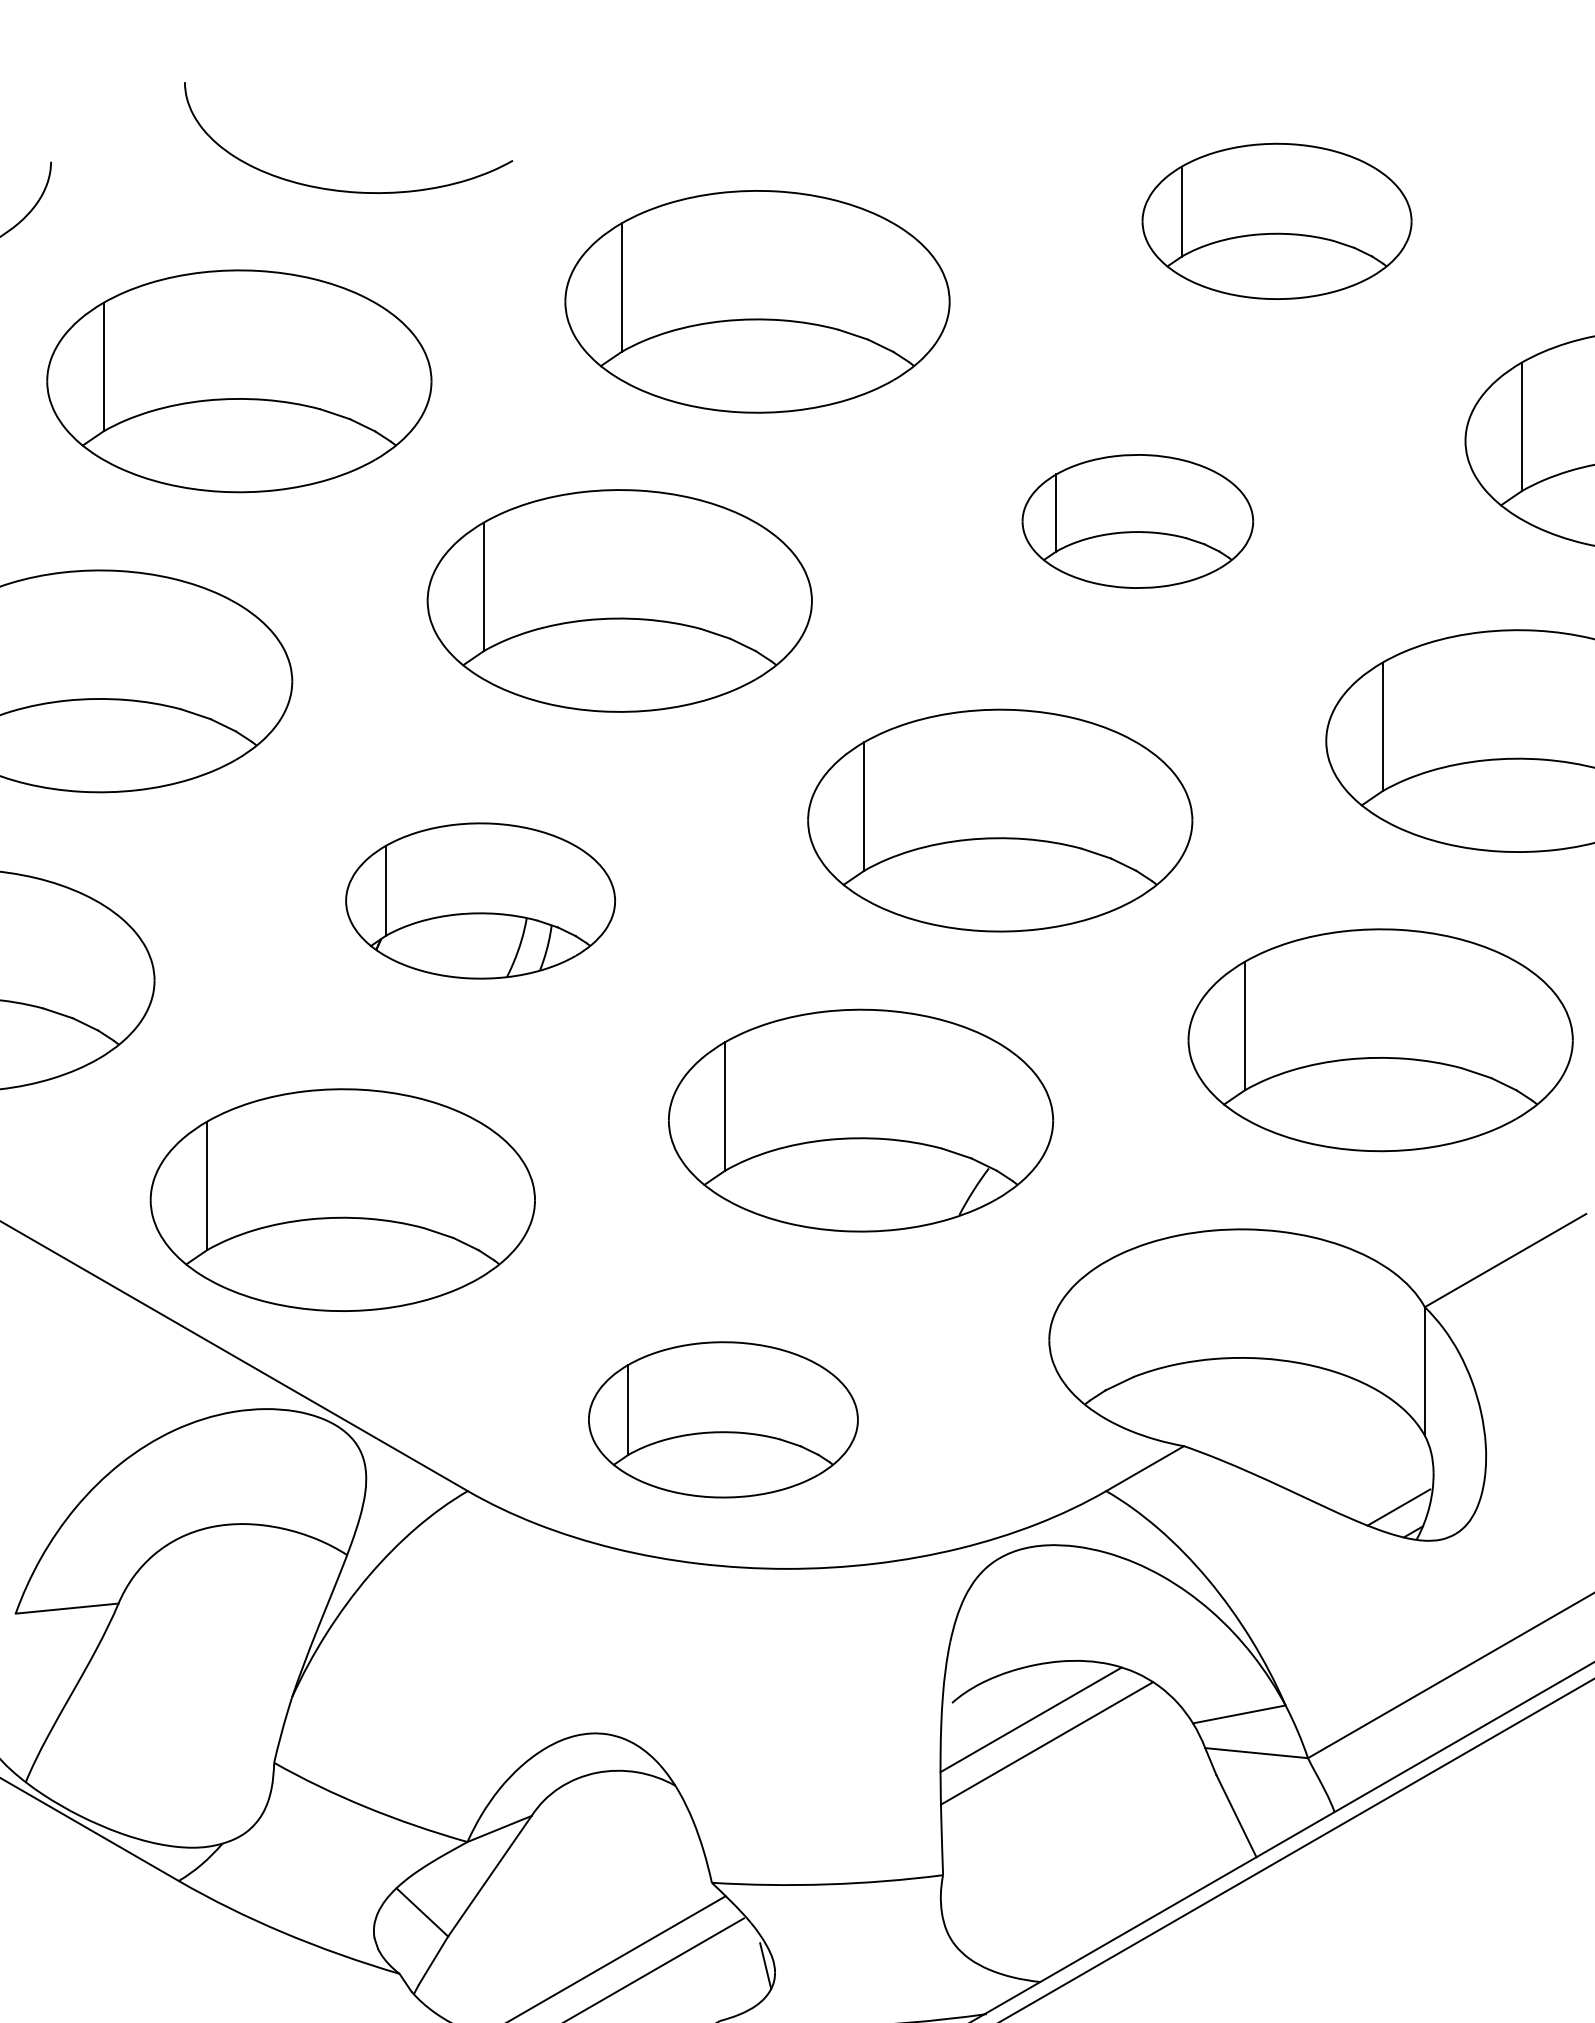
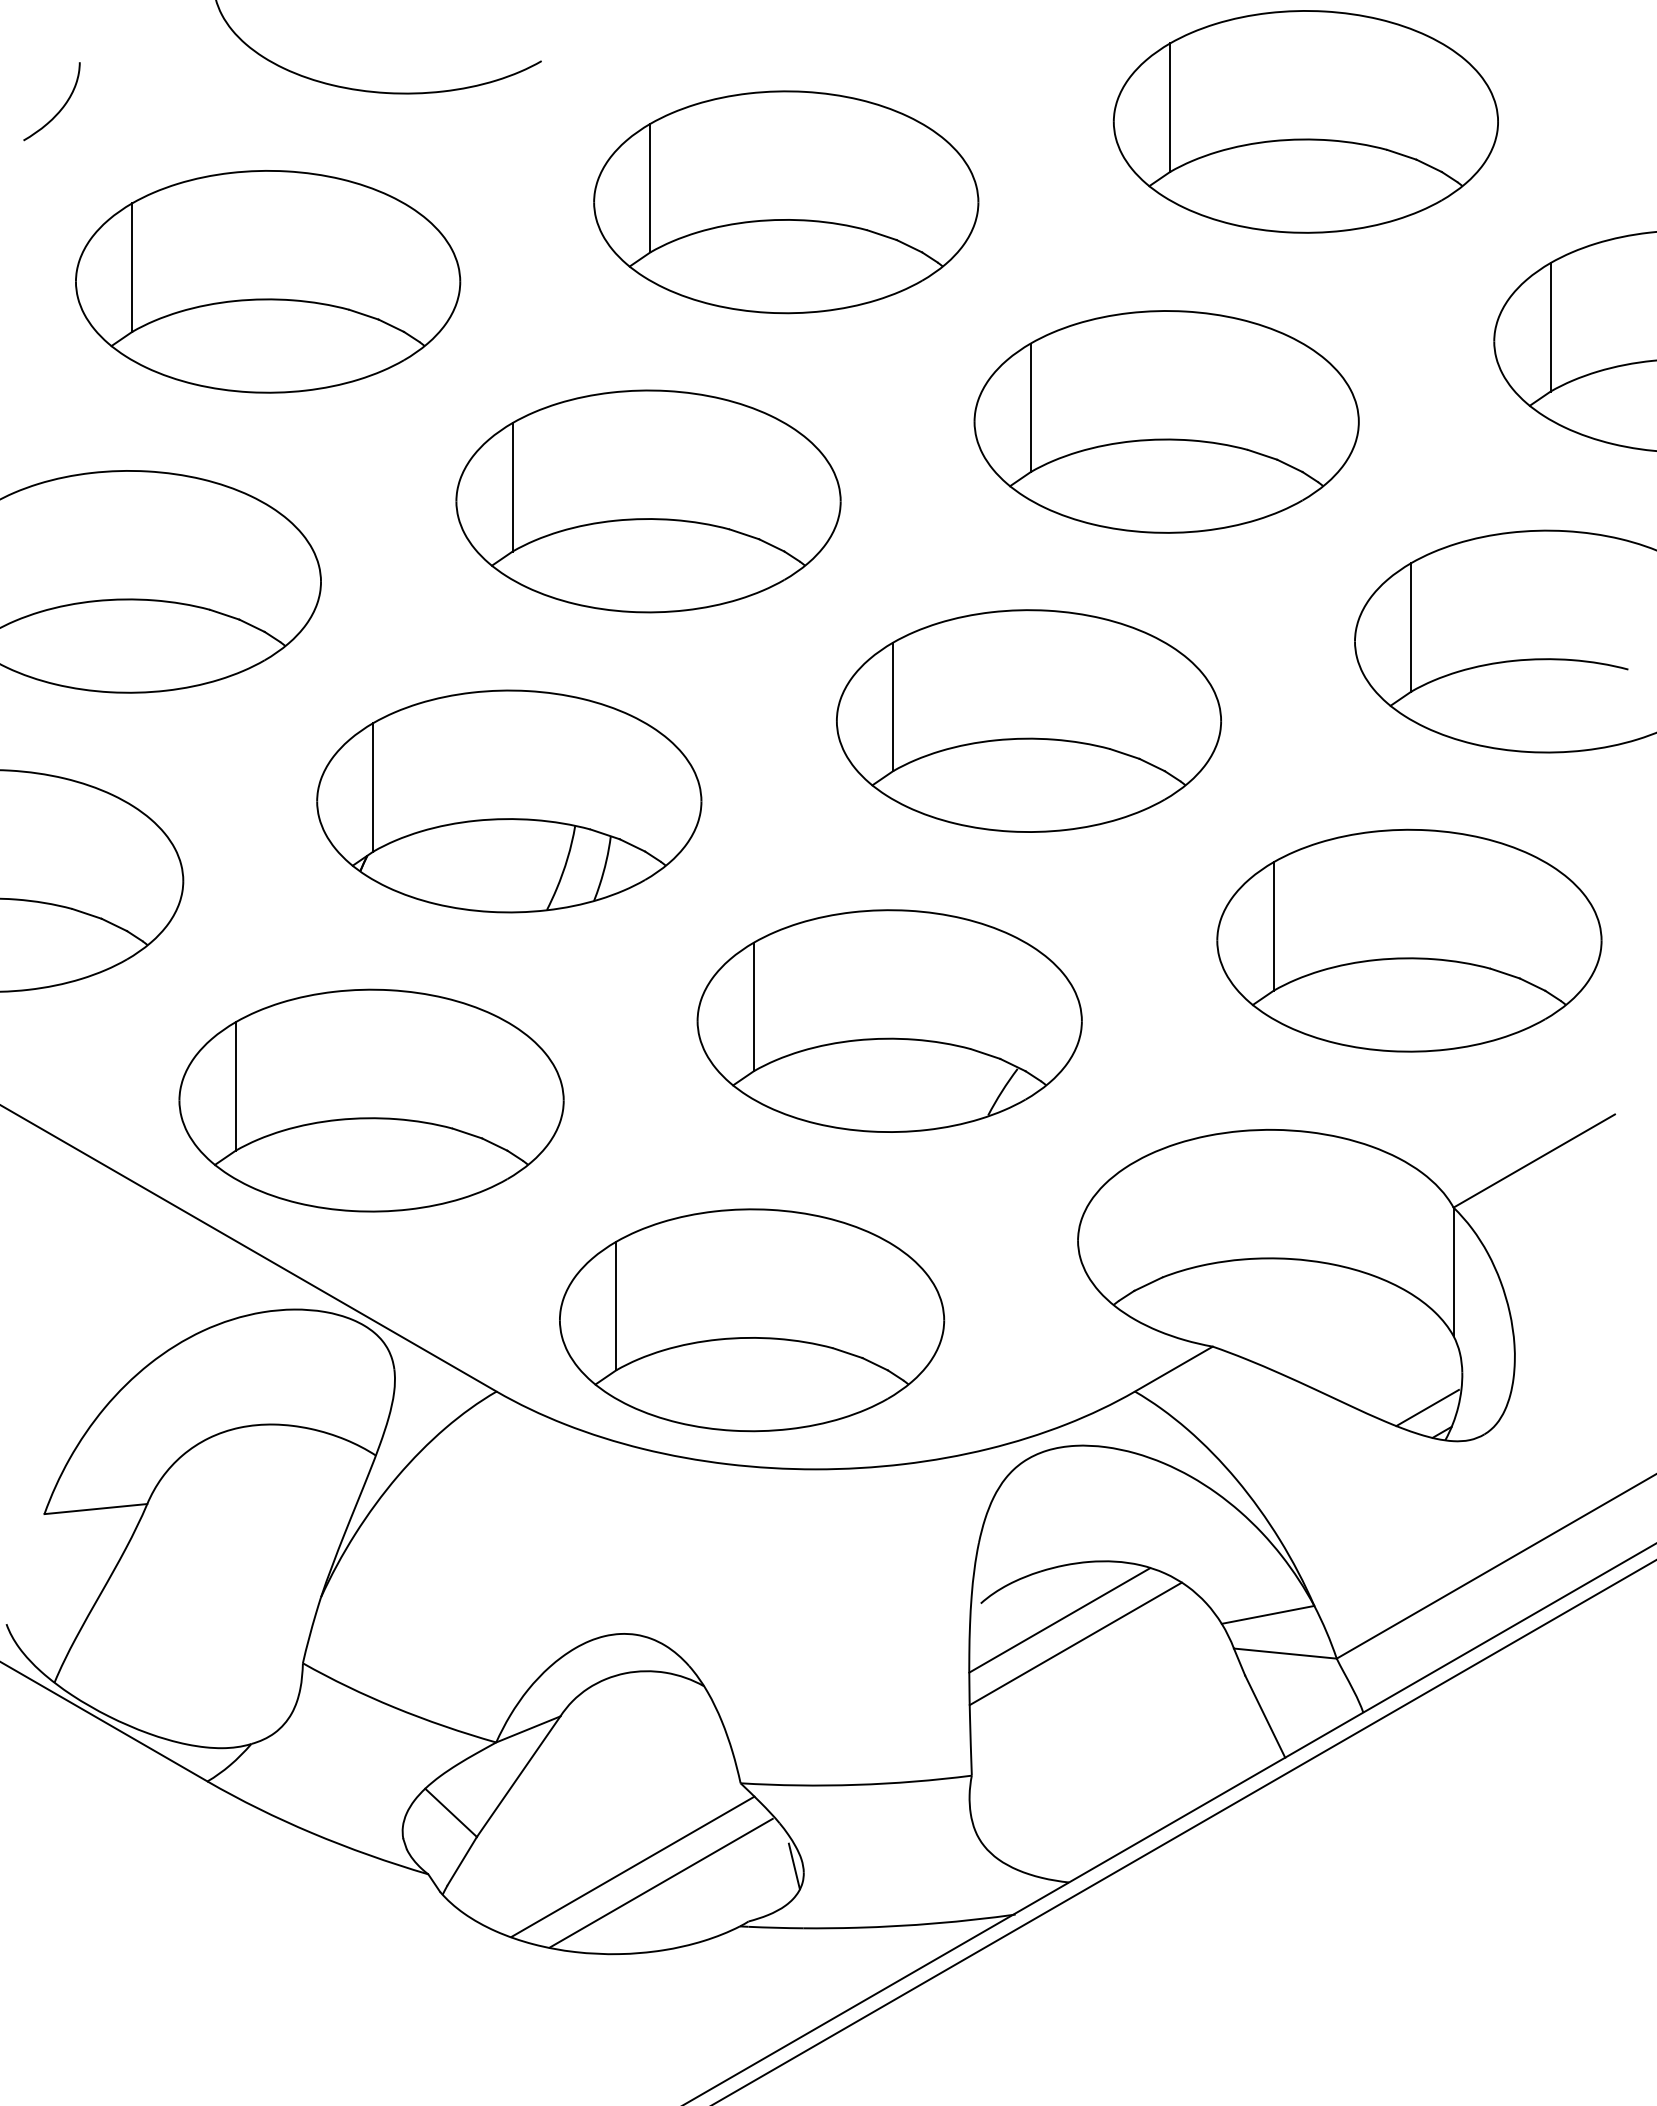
part: (1276, 221) -> (1305, 121), size x1.43
part: (1137, 521) -> (1166, 421), size x1.67
part: (480, 901) -> (509, 801), size x1.43
part: (723, 1420) -> (752, 1320), size x1.43

